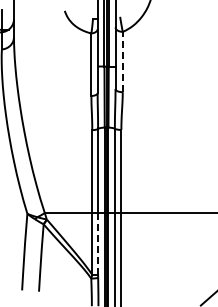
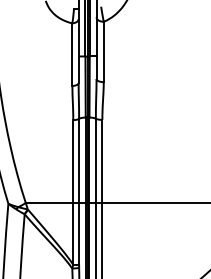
line: (122, 61) -> (103, 51), dashed -> solid
line: (98, 243) -> (79, 233), dashed -> solid

